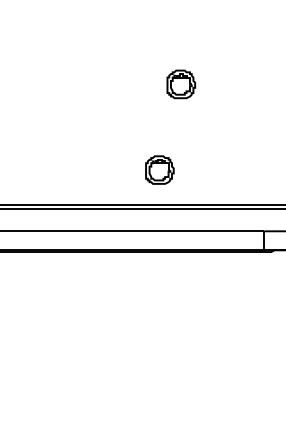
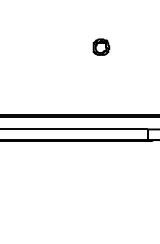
part: (159, 168) -> (89, 94), removed

